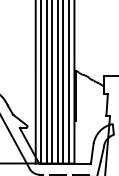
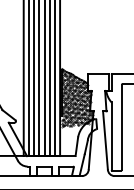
hatch: (91, 102) -> (76, 98), added

